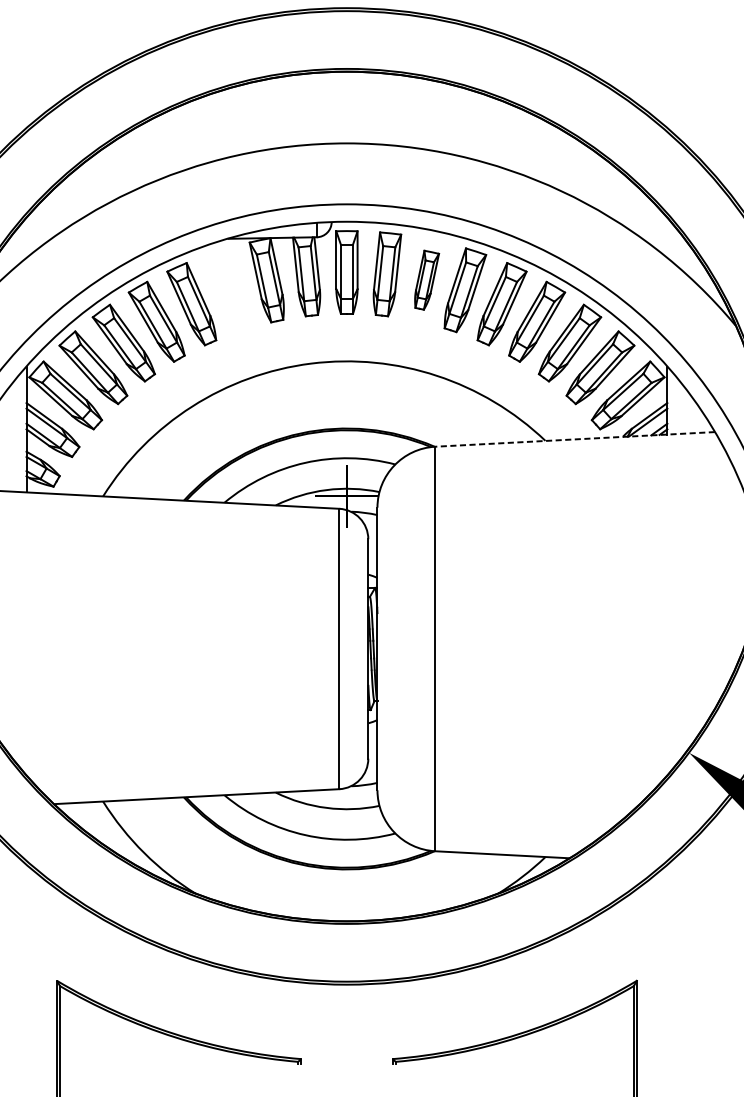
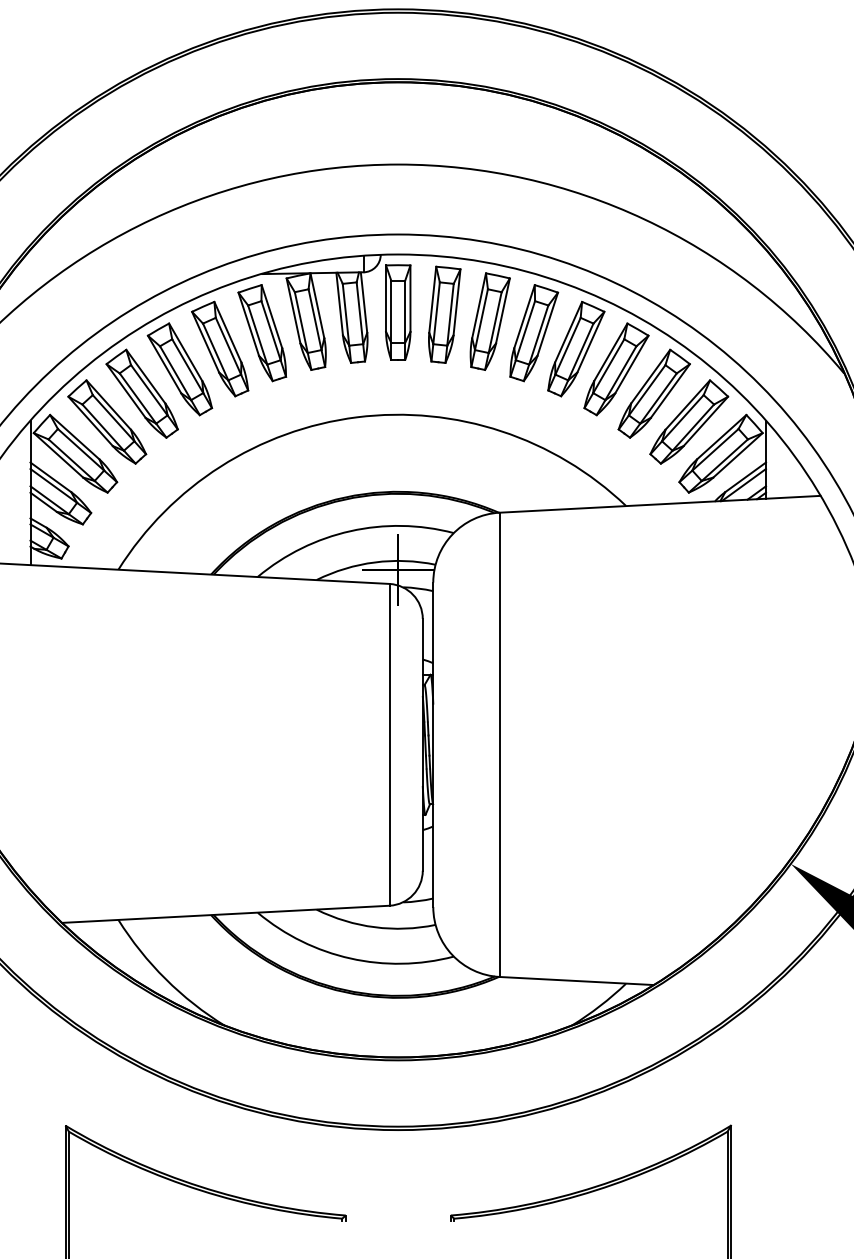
part: (426, 280) -> (489, 321), size x1.43
part: (228, 290) -> (262, 333), added
line: (575, 439) -> (660, 504), dashed -> solid

